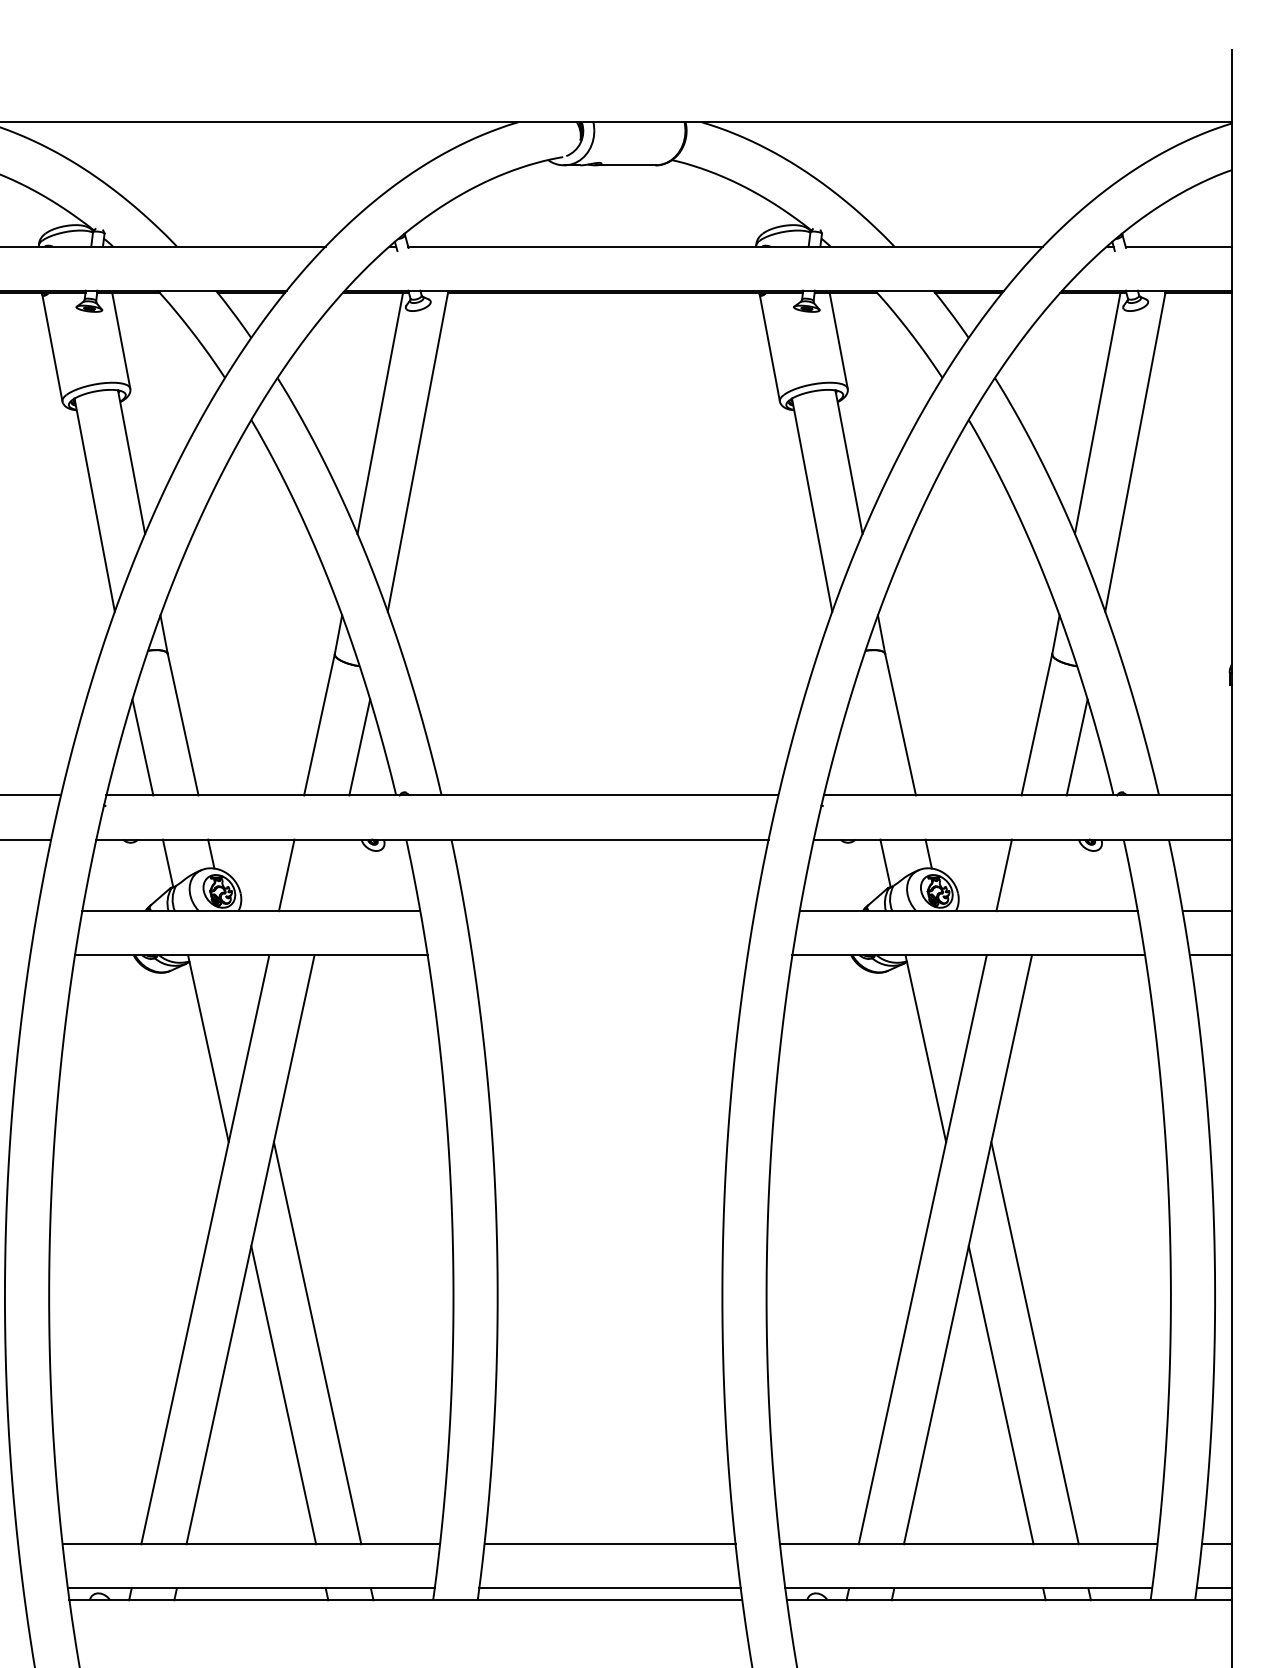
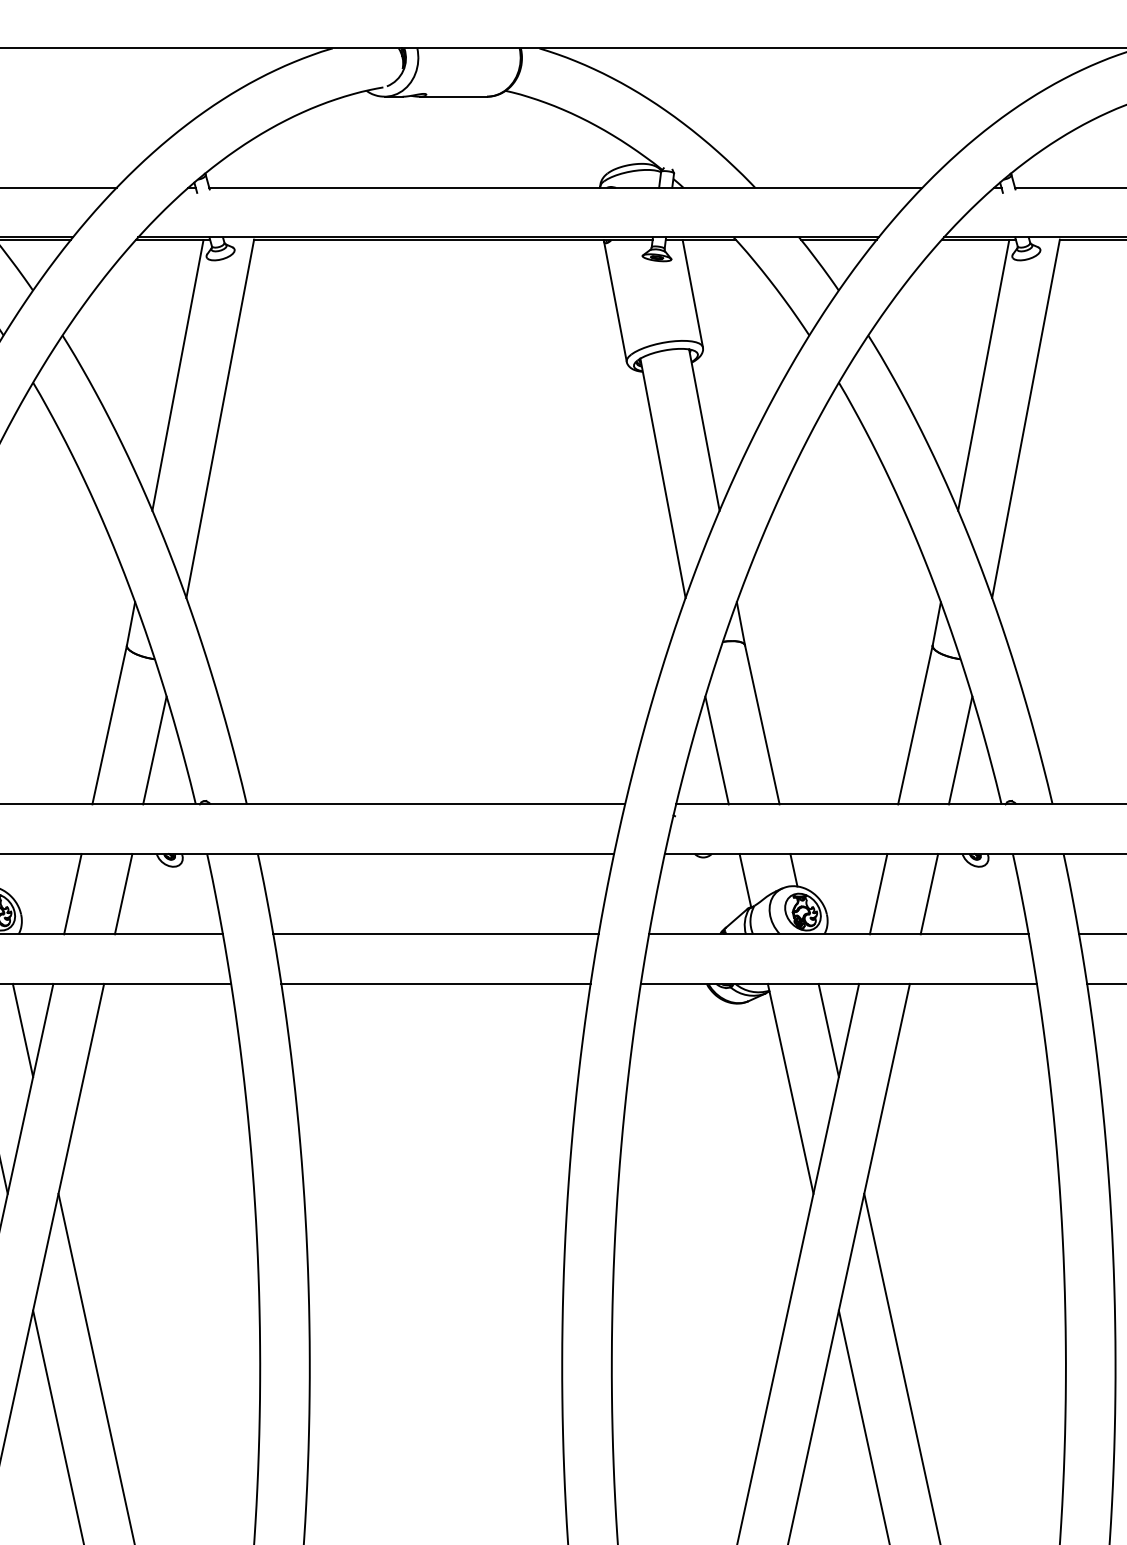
line: (859, 747) -> (716, 750), added
line: (331, 875) -> (123, 894), added
line: (1049, 875) -> (929, 894), added
line: (609, 911) -> (435, 934), added
line: (609, 955) -> (435, 984), added
line: (242, 996) -> (23, 1030), added
line: (959, 996) -> (828, 1030), added

